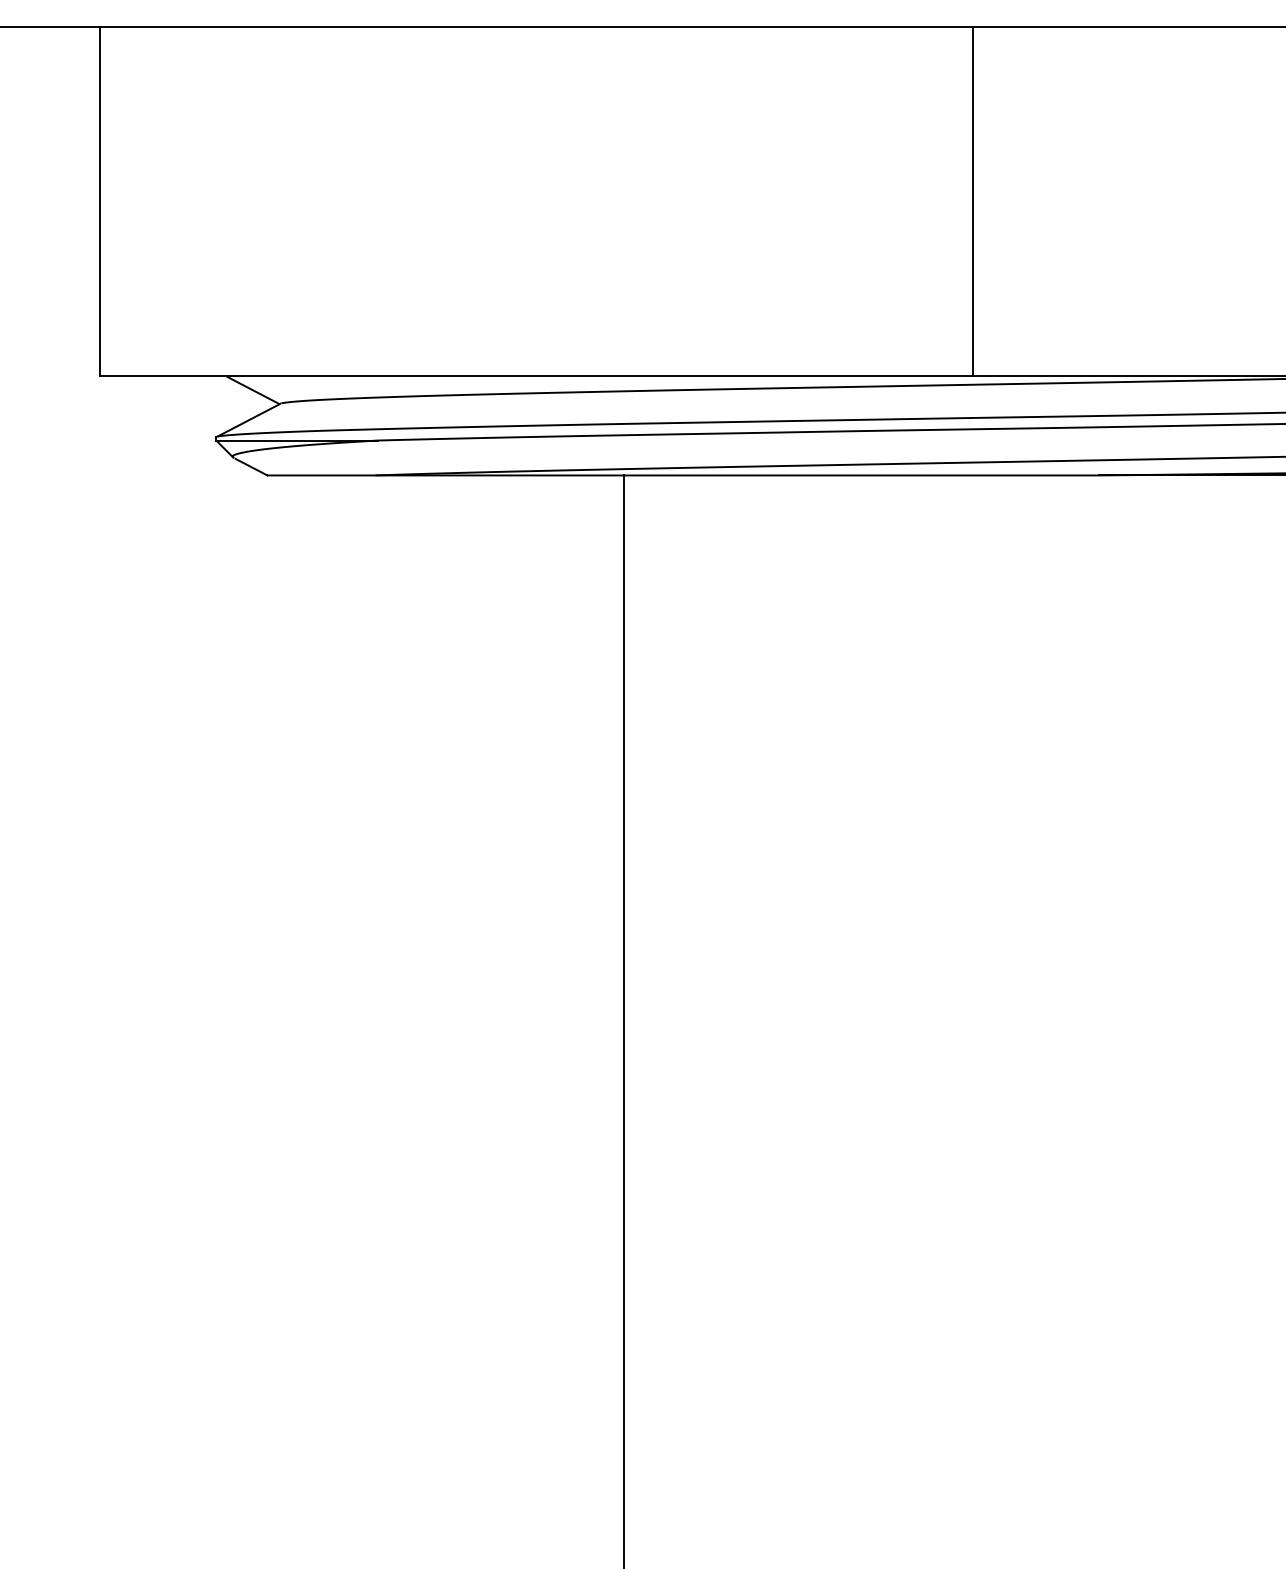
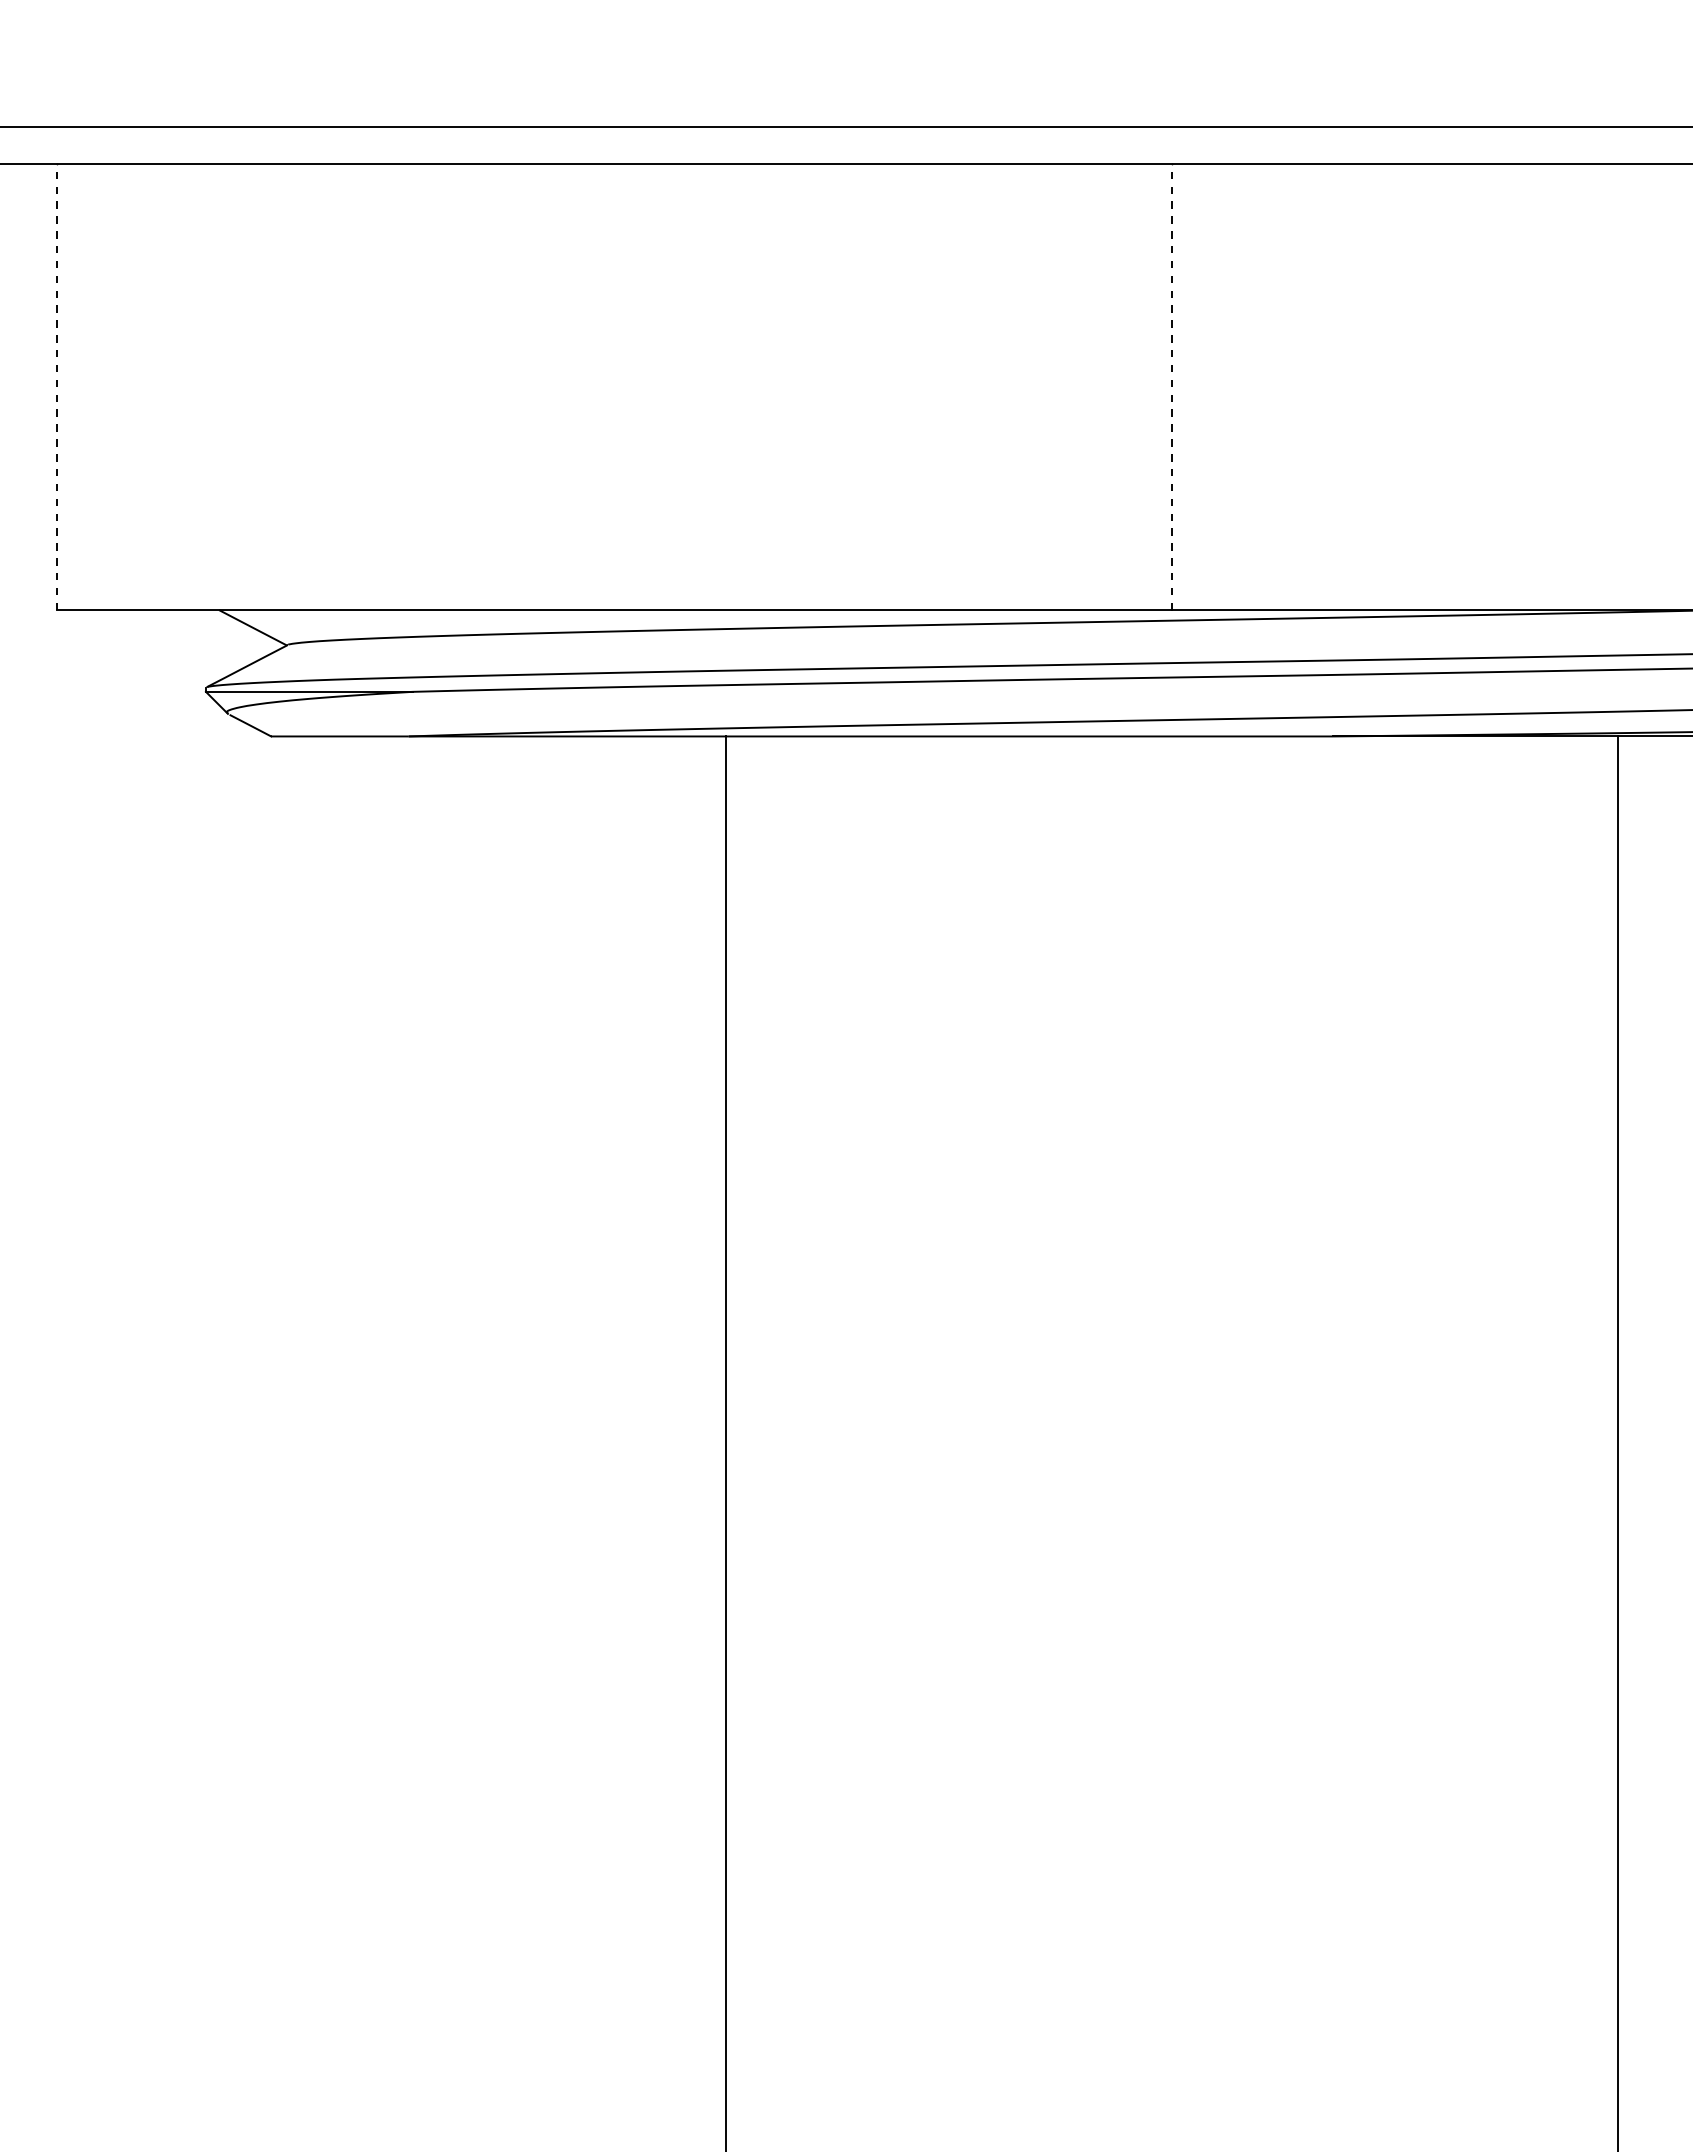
line: (99, 202) -> (57, 387), solid -> dashed
line: (972, 202) -> (1171, 387), solid -> dashed

